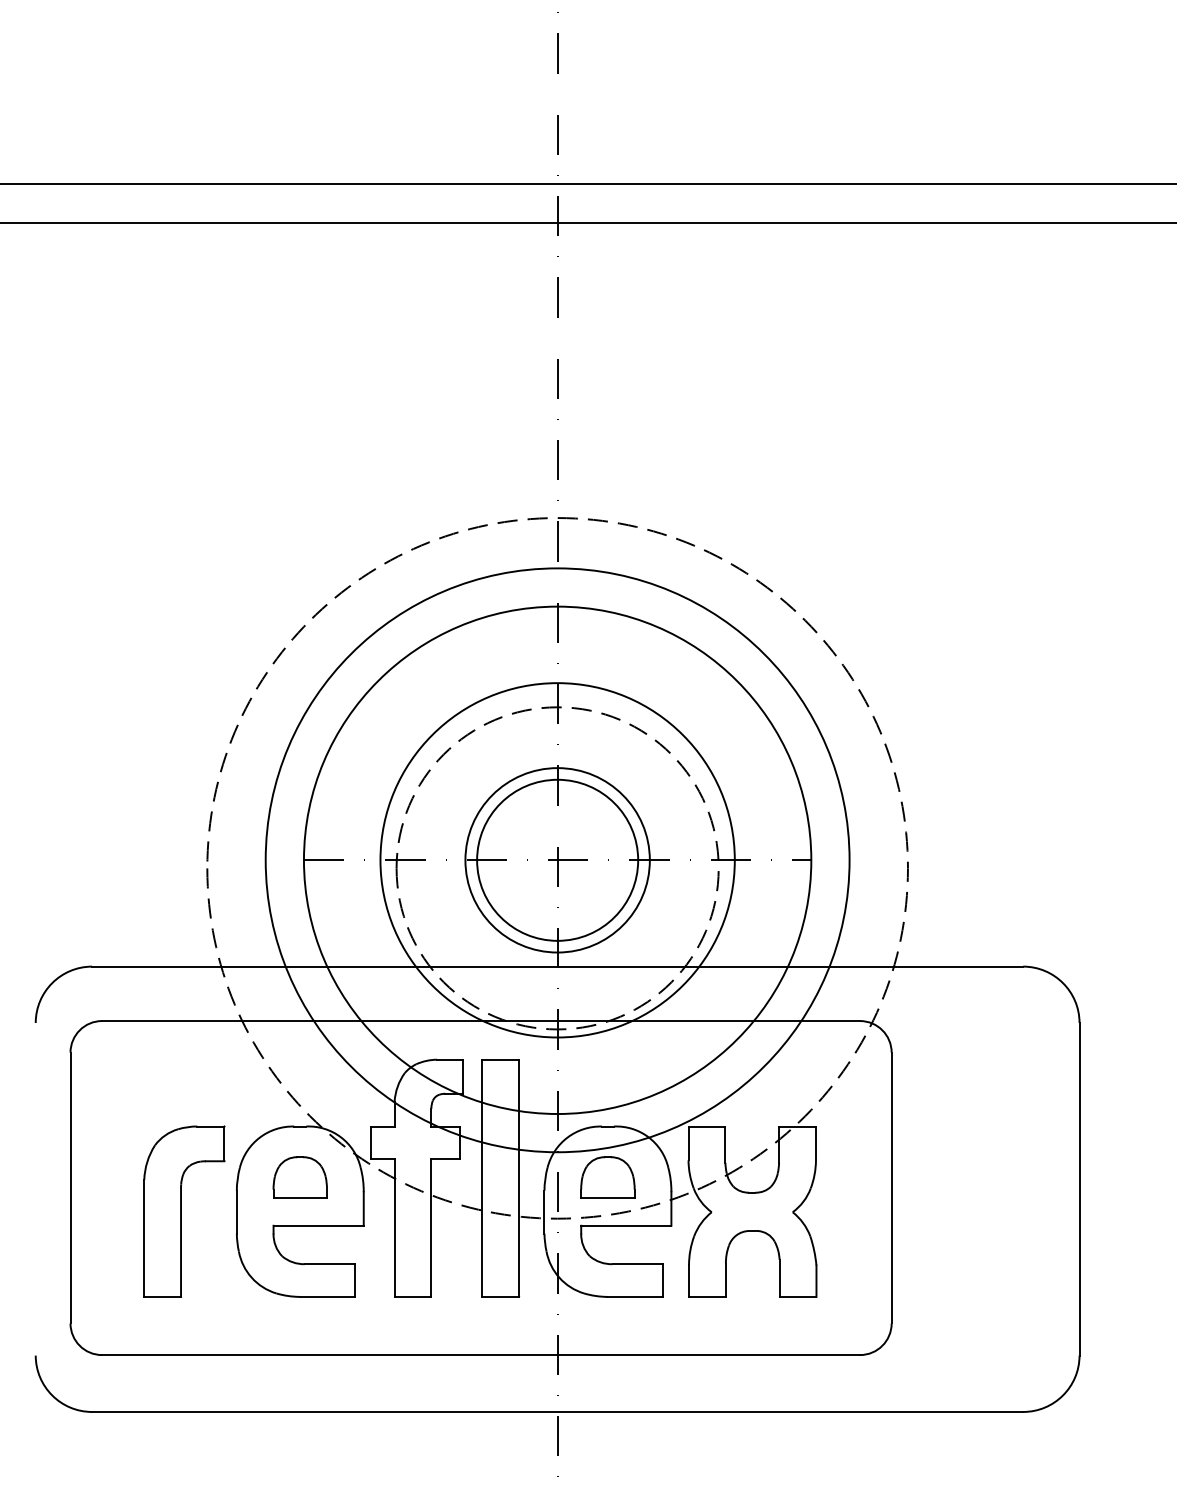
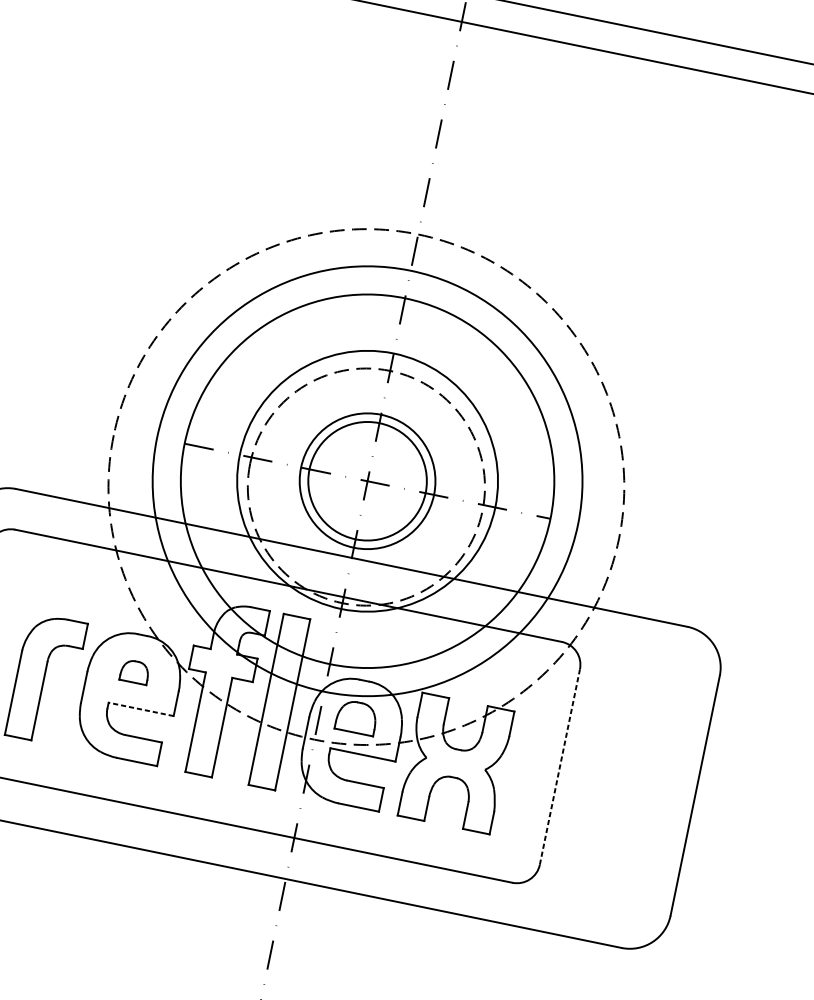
part: (299, 1177) -> (134, 671), size x0.7
line: (891, 1187) -> (559, 766), solid -> dashed
line: (318, 1225) -> (141, 709), solid -> dashed

